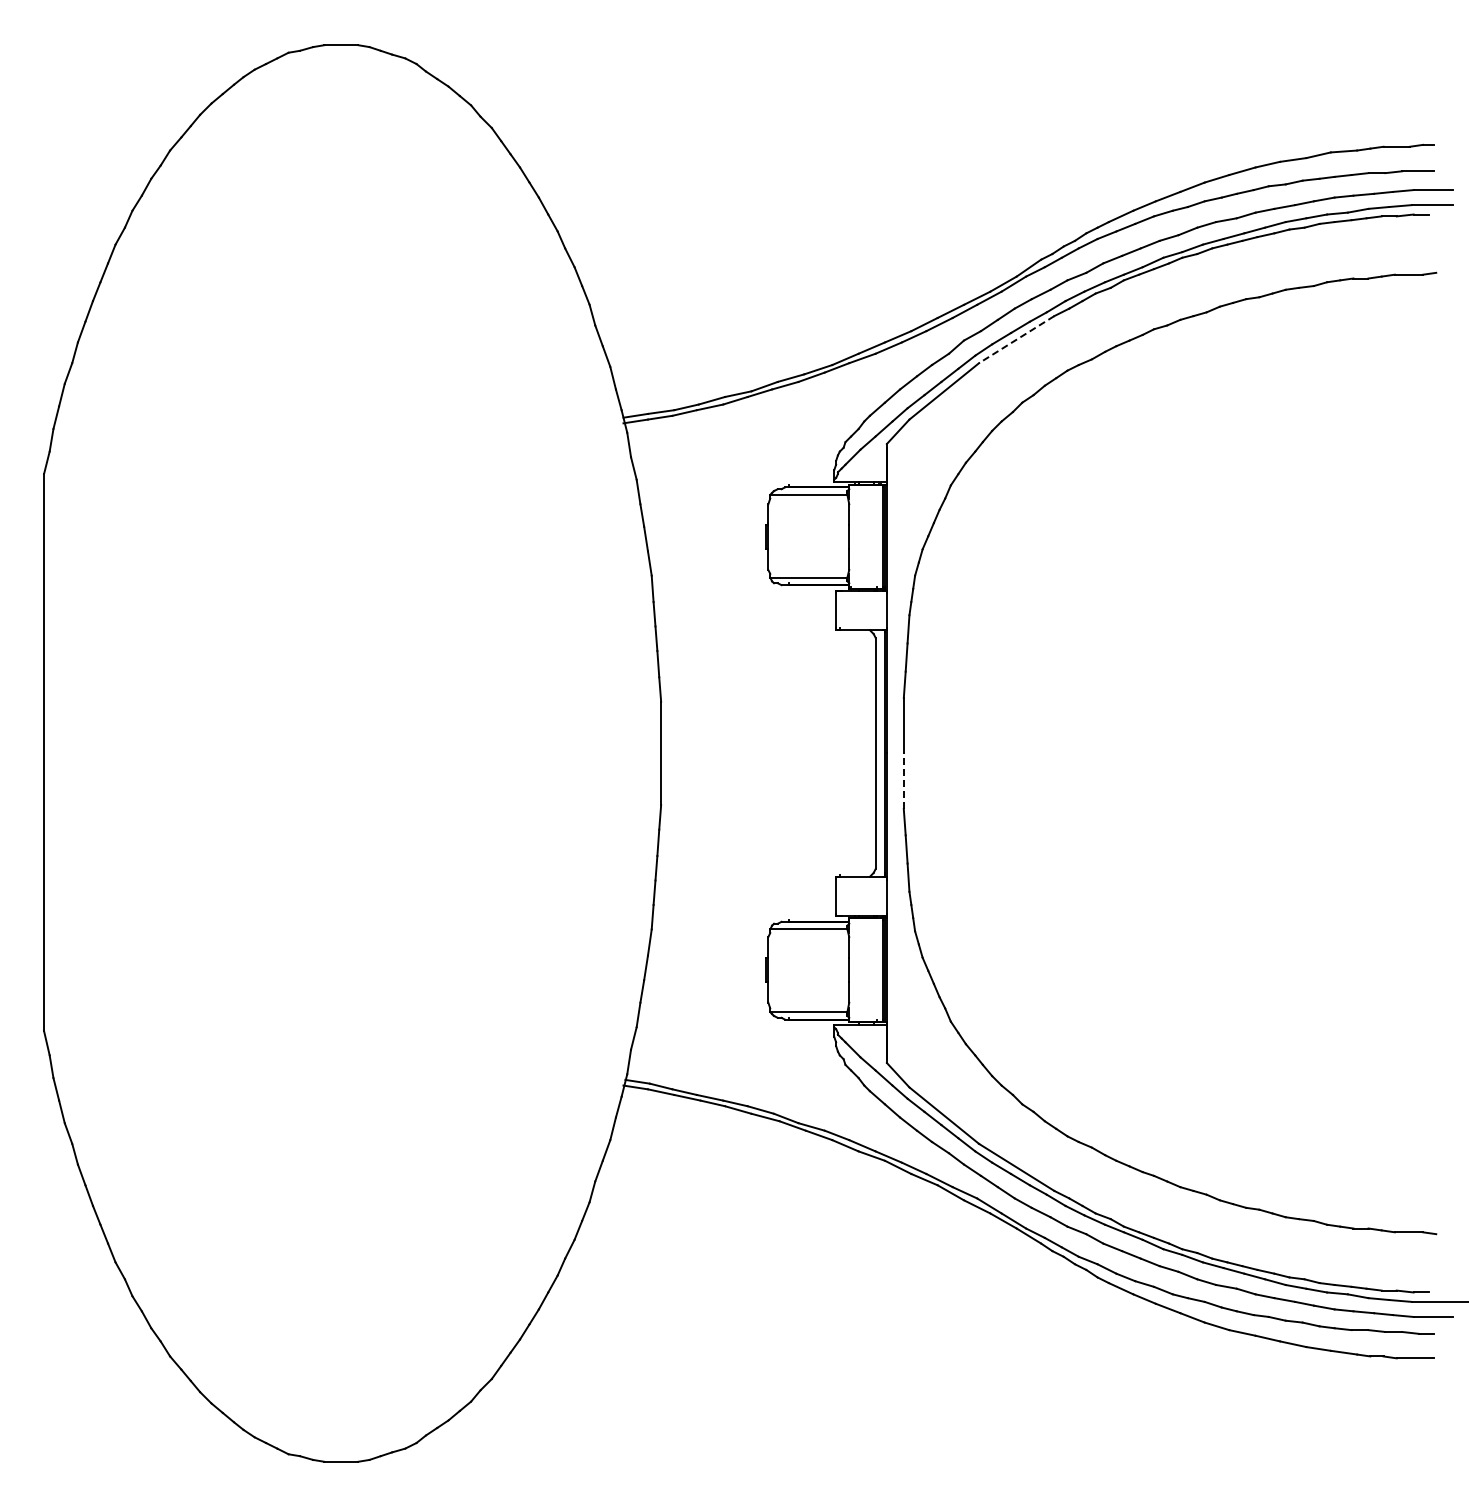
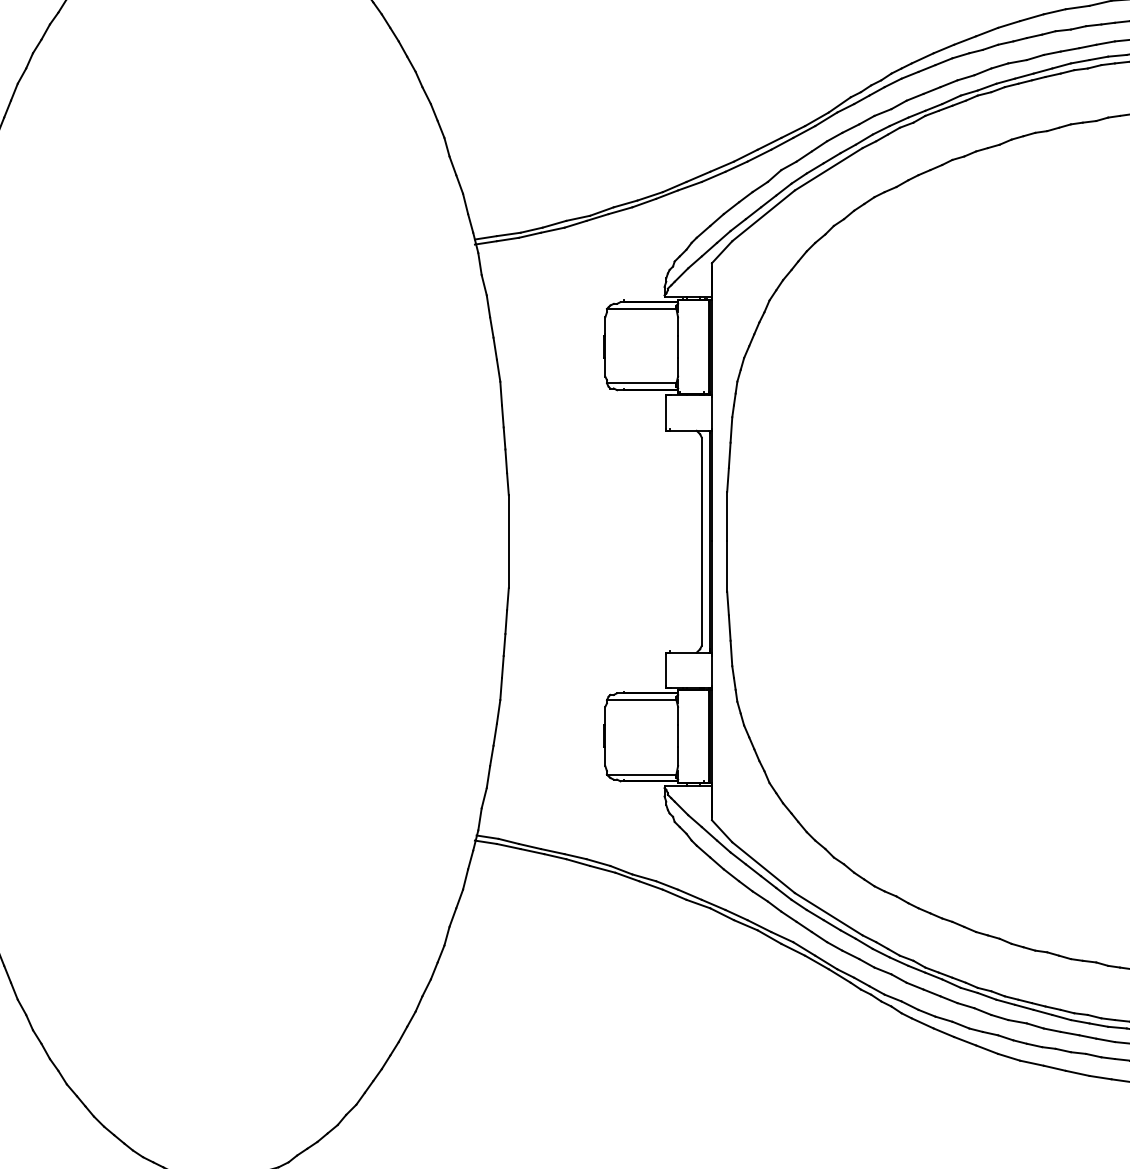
line: (1016, 339) -> (828, 169), dashed -> solid
line: (903, 780) -> (726, 566), dashed -> solid

